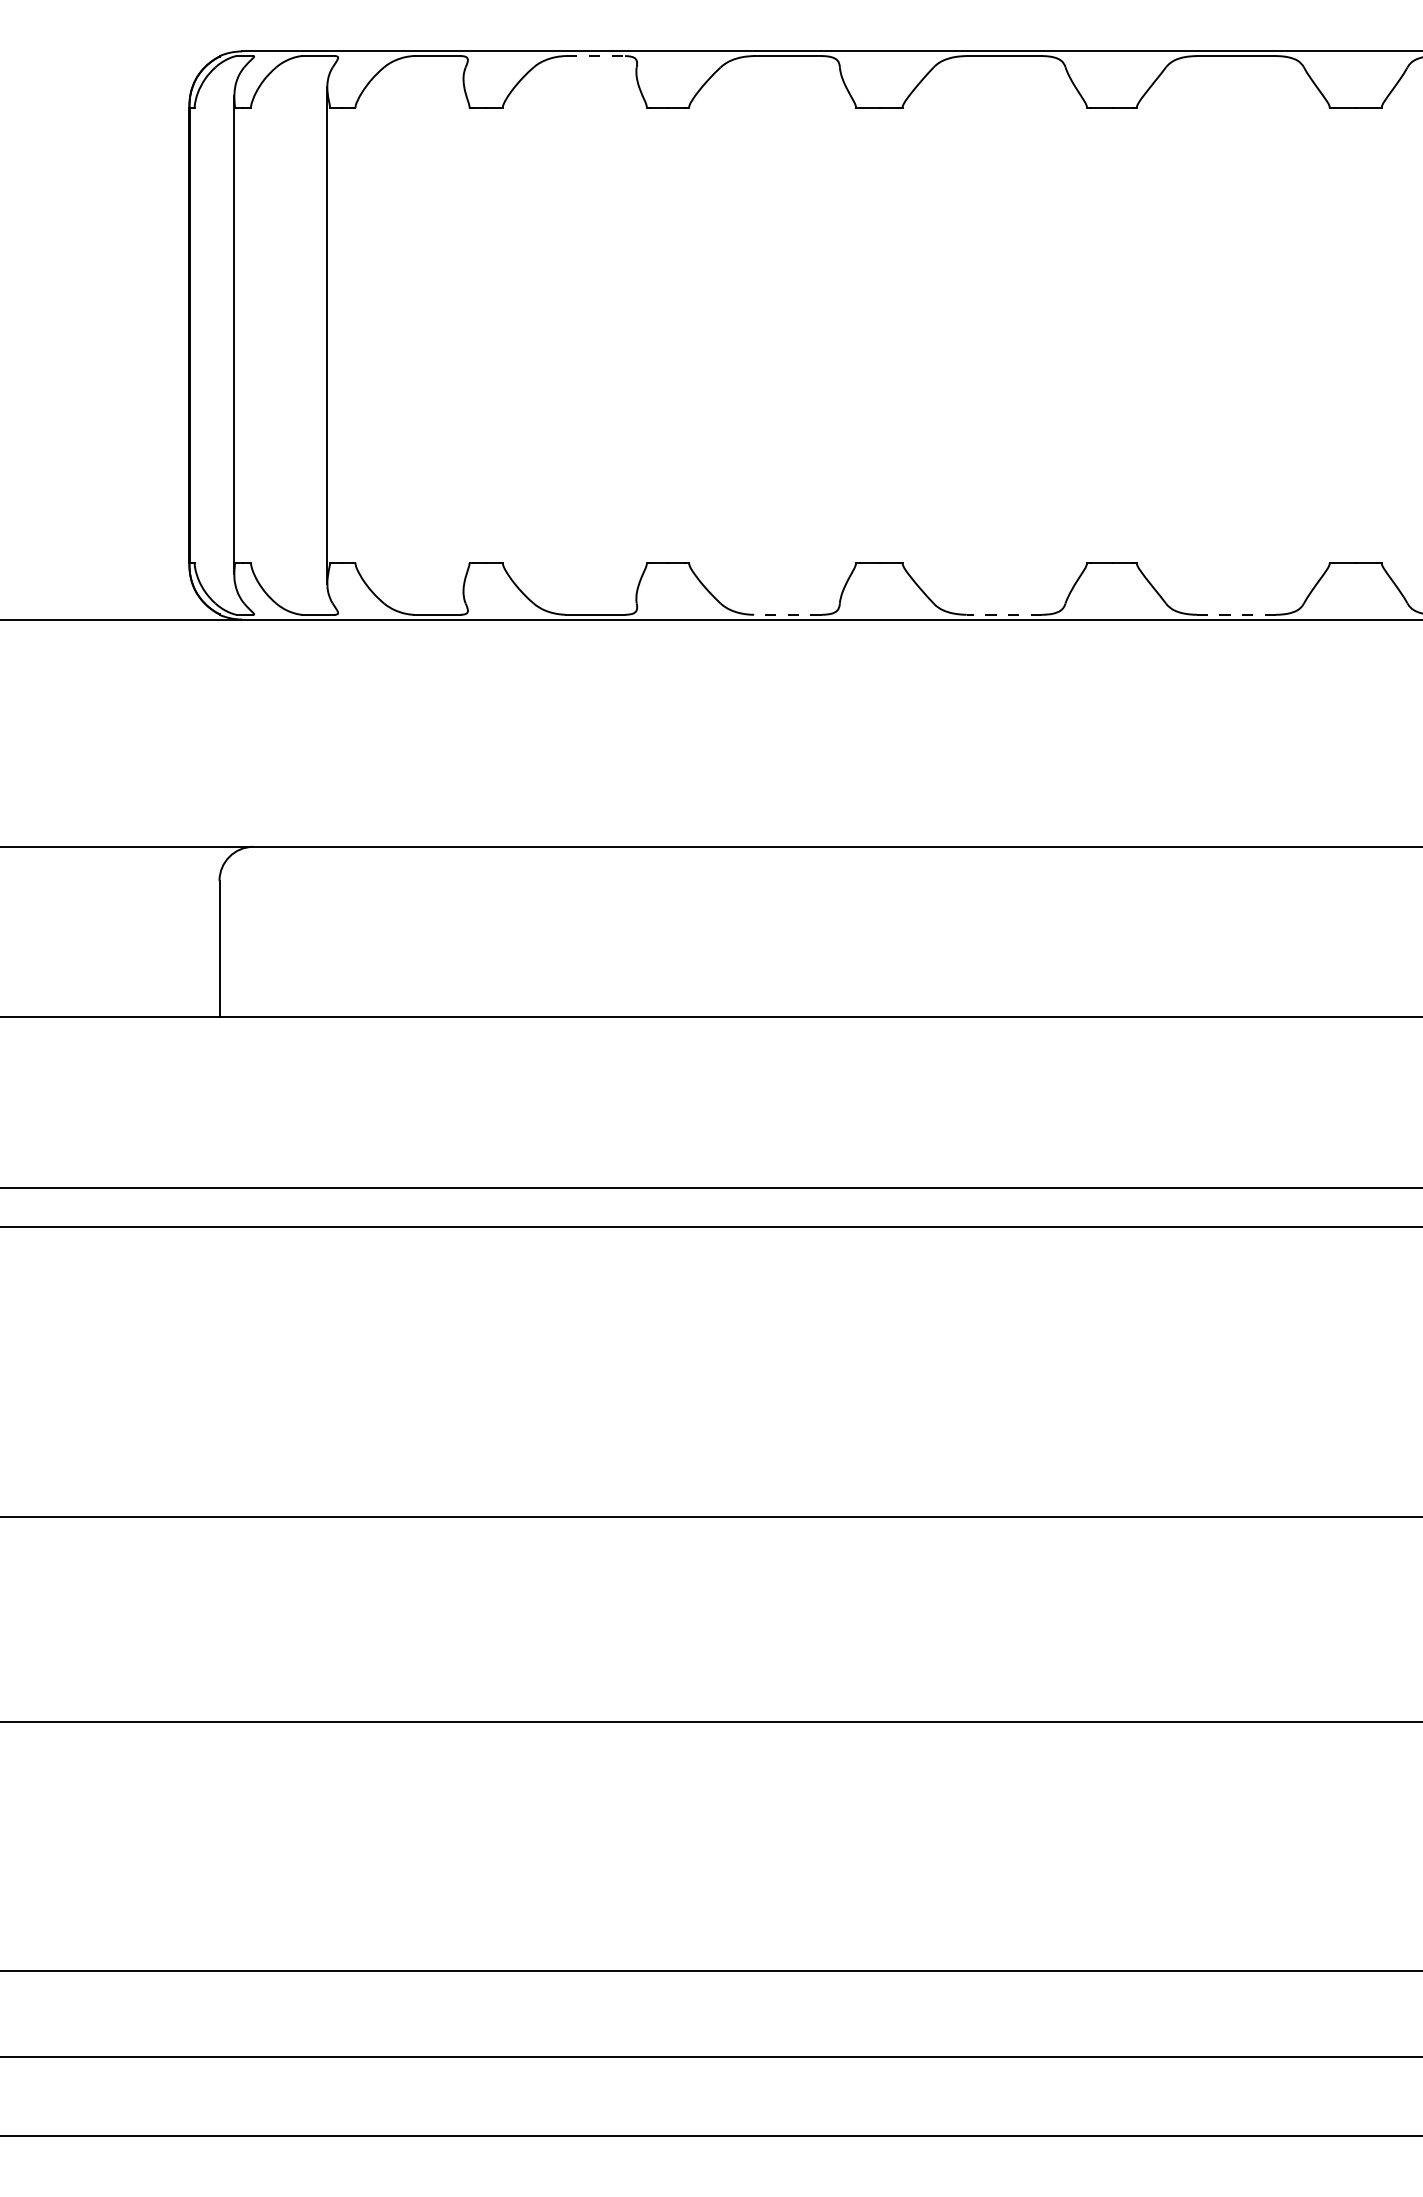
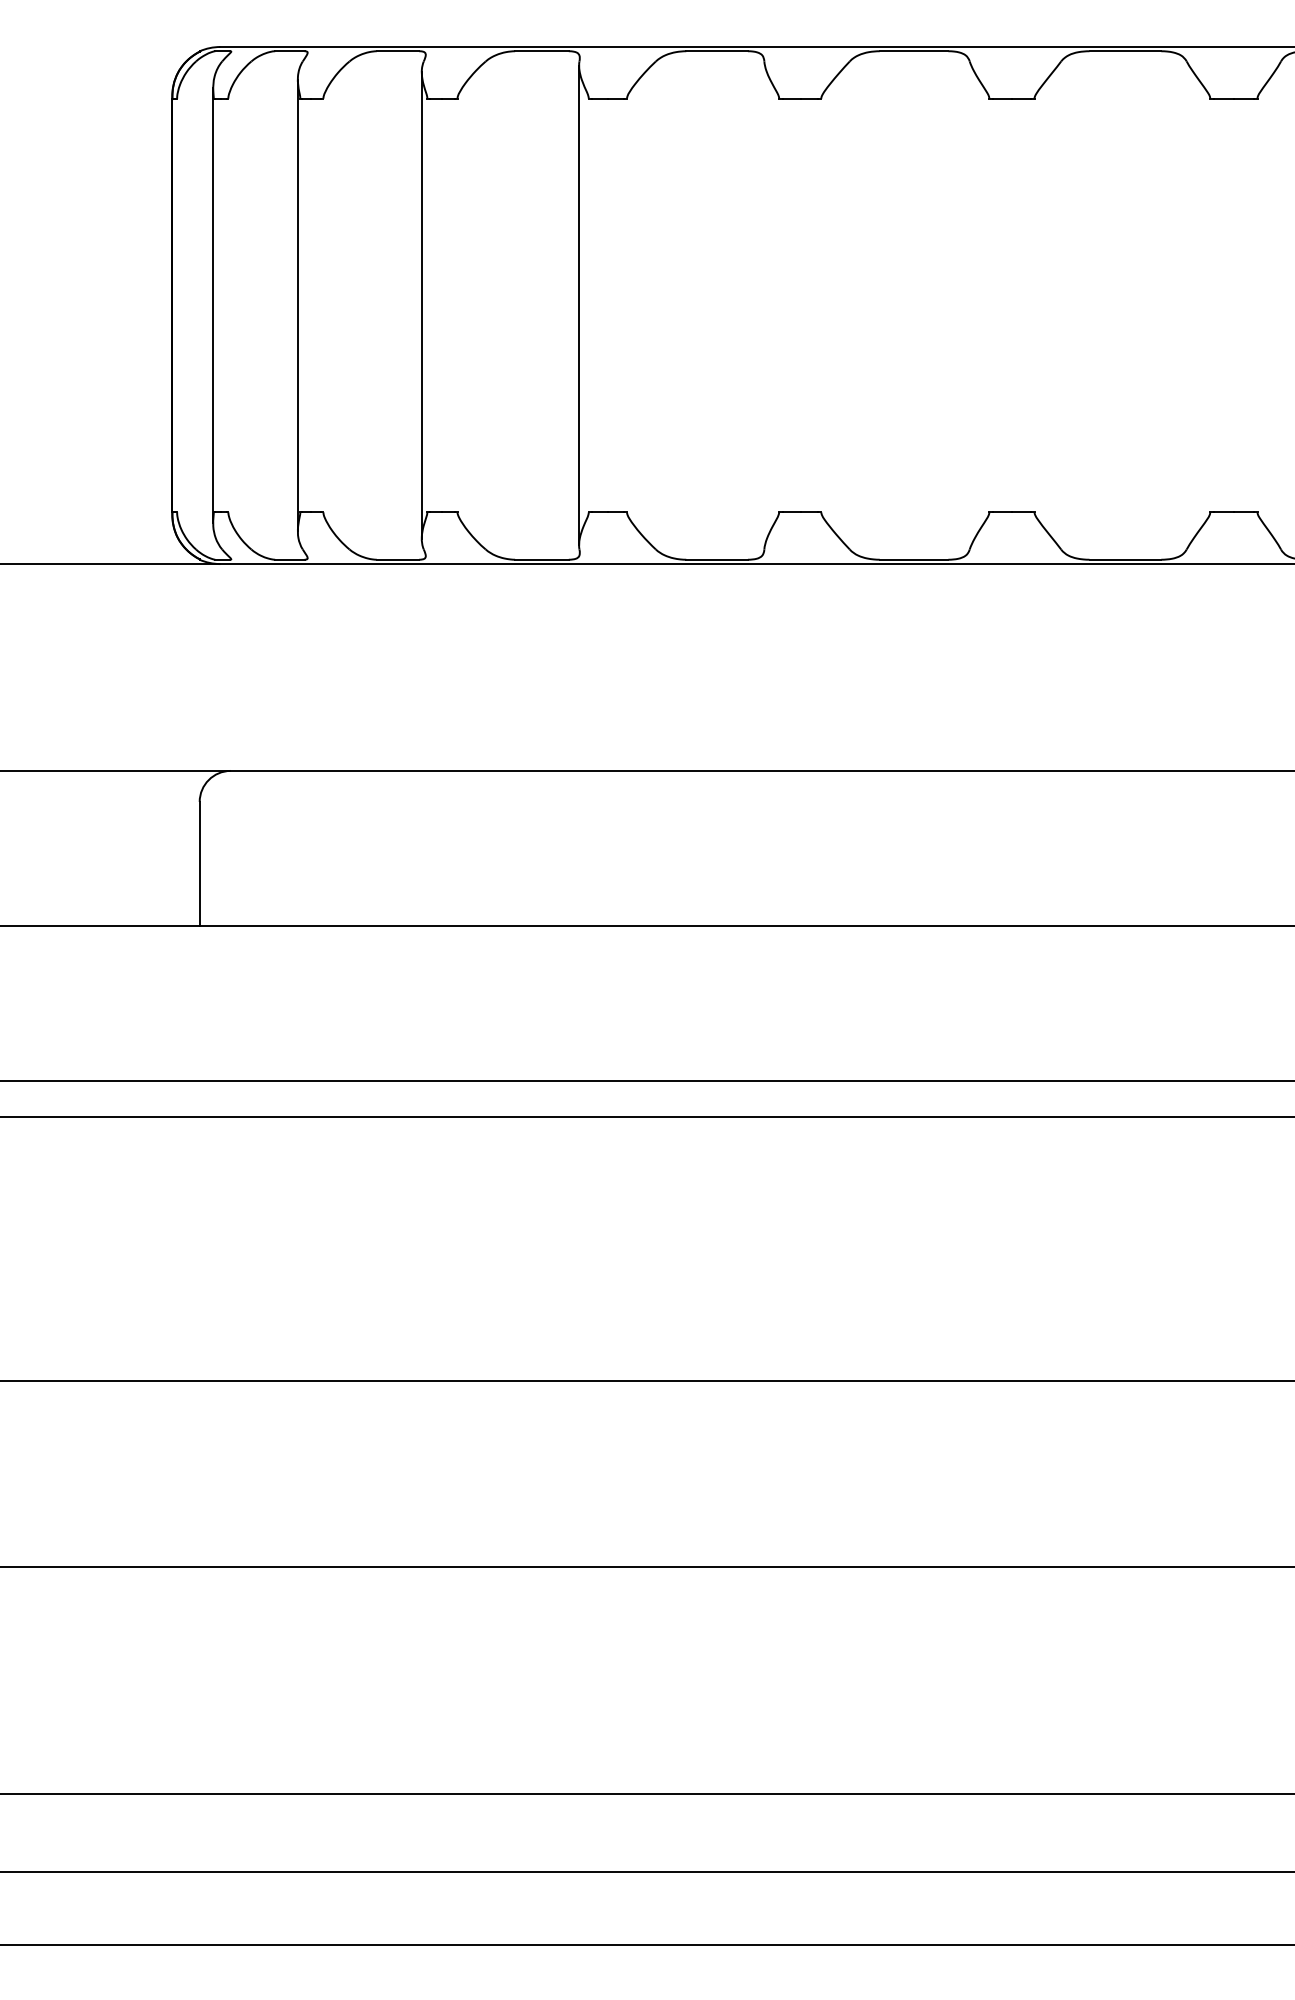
line: (595, 56) -> (541, 51), dashed -> solid
line: (463, 335) -> (421, 305), added
line: (636, 335) -> (579, 305), added
line: (788, 614) -> (717, 559), dashed -> solid
line: (1003, 614) -> (913, 559), dashed -> solid
line: (1236, 614) -> (1125, 559), dashed -> solid

